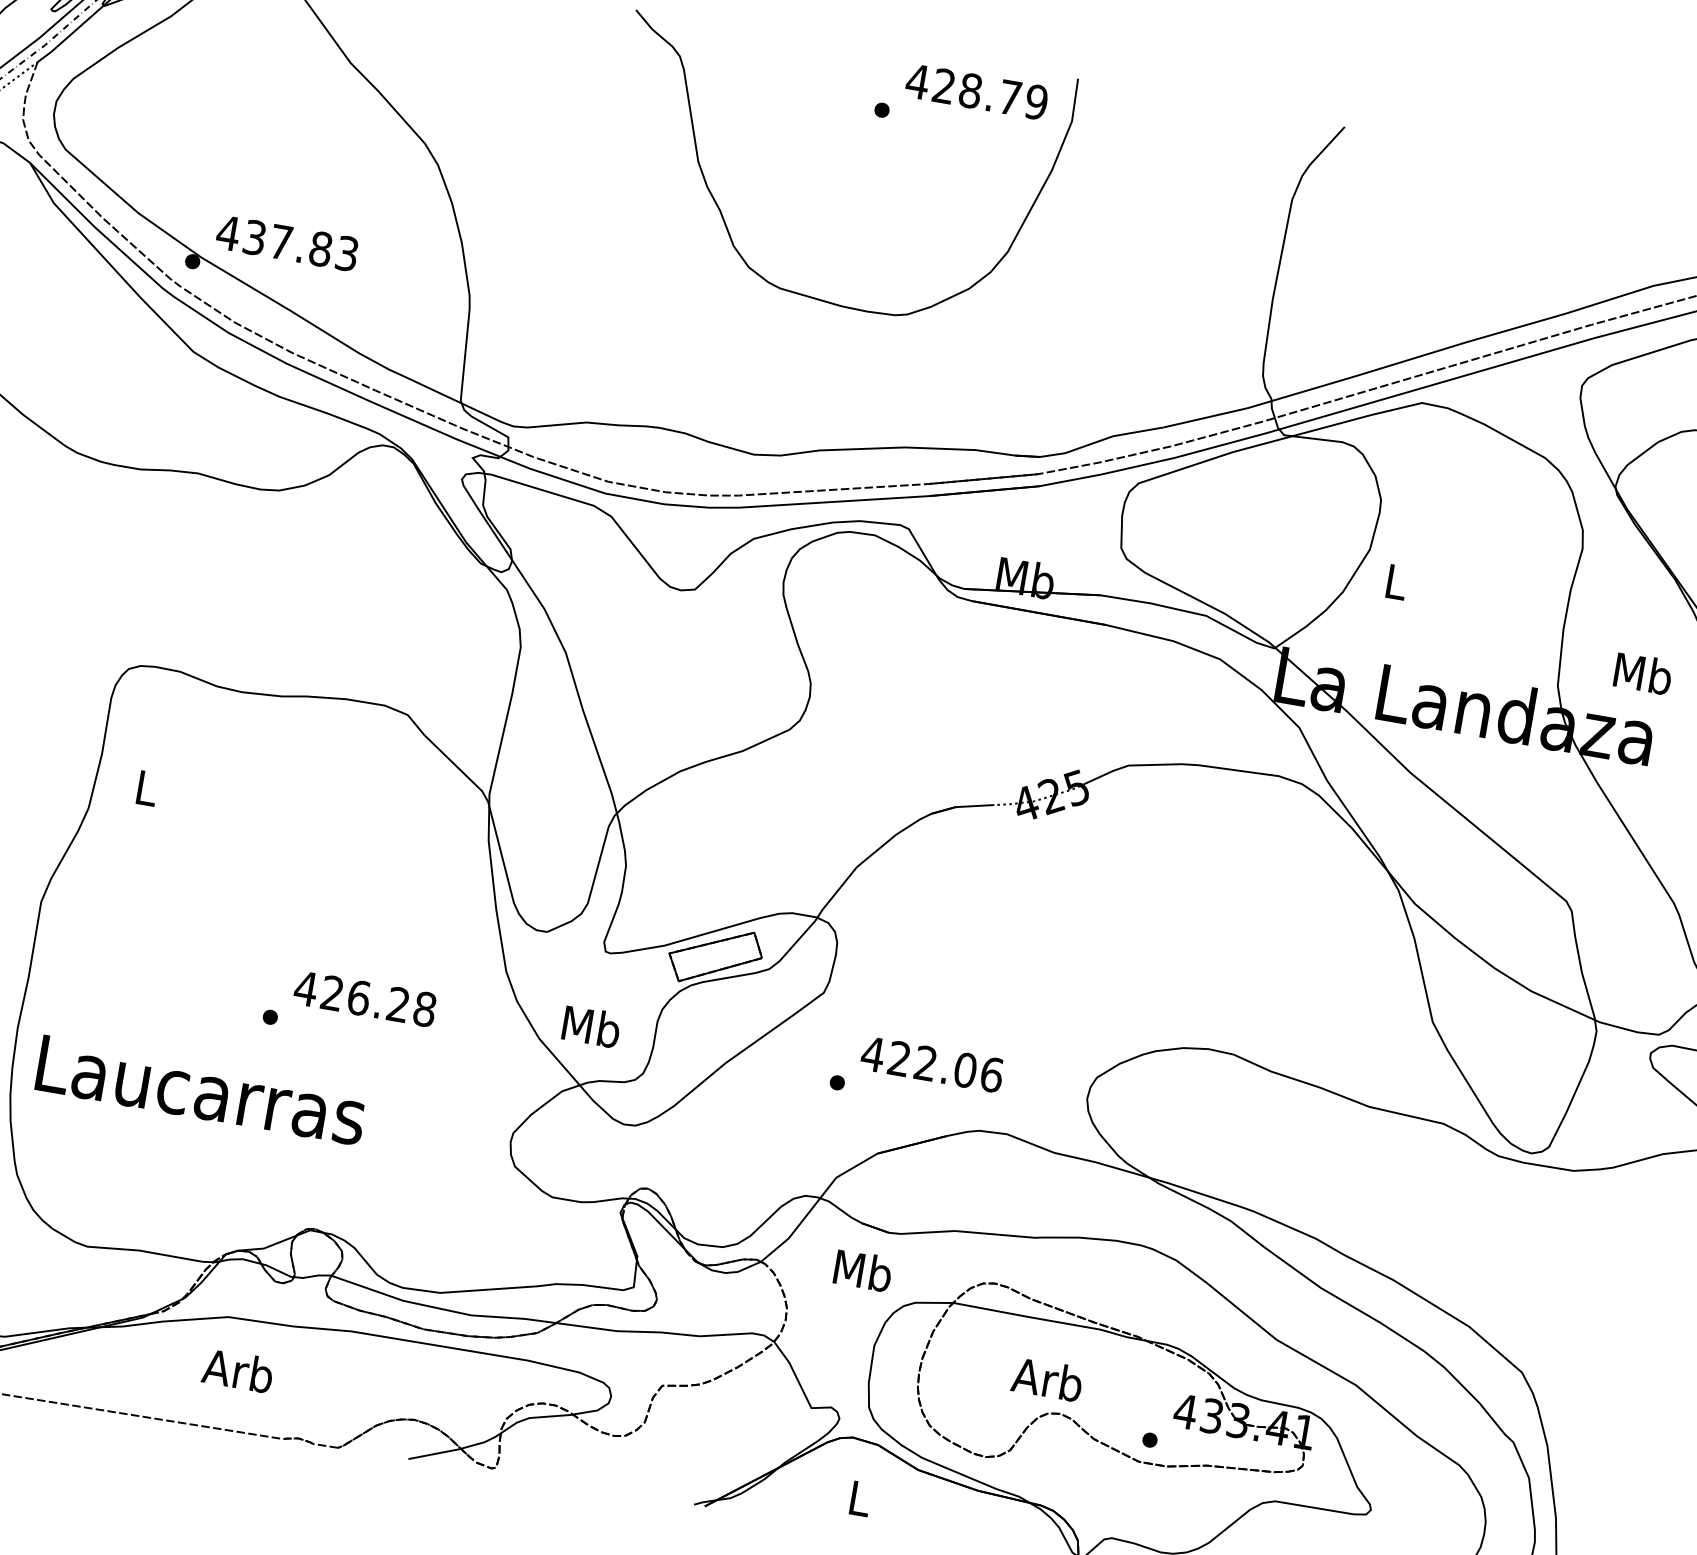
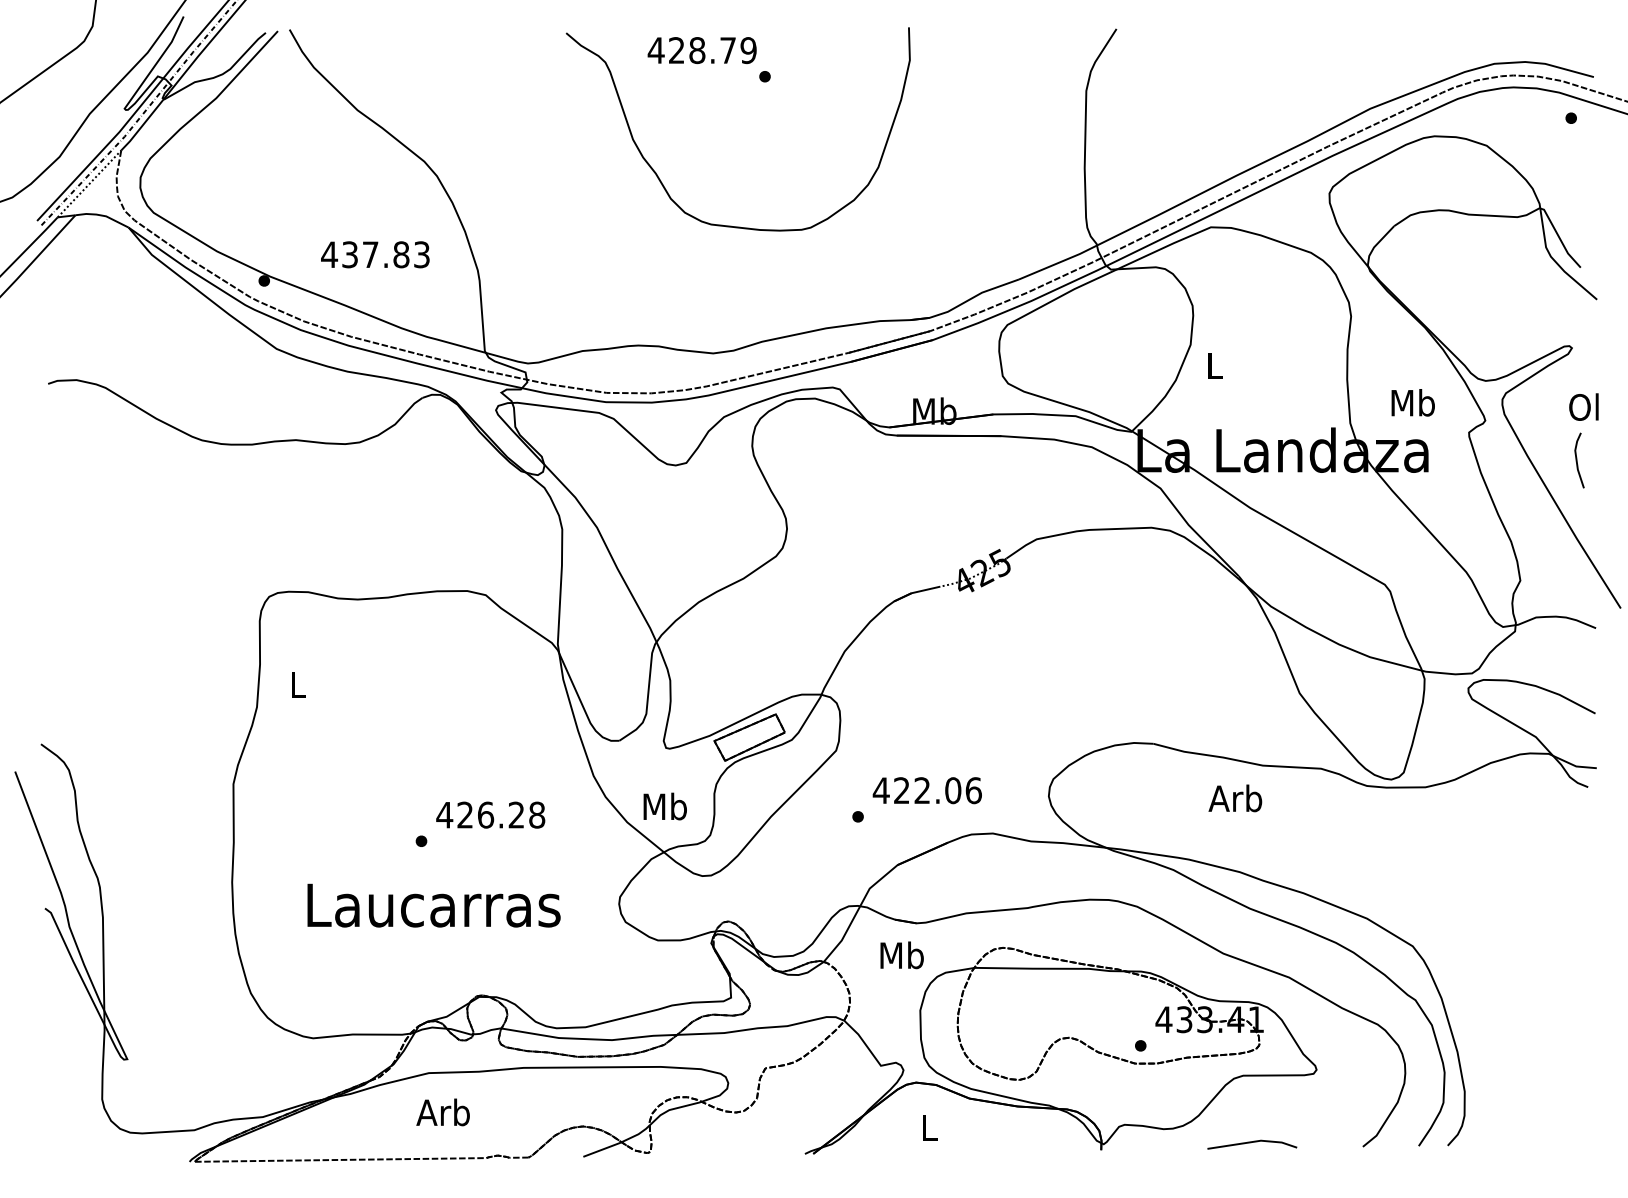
text: (975, 91) -> (701, 50), moved
text: (287, 243) -> (375, 254), moved
text: (200, 1090) -> (433, 905), moved
text: (1047, 1379) -> (1235, 798), moved

